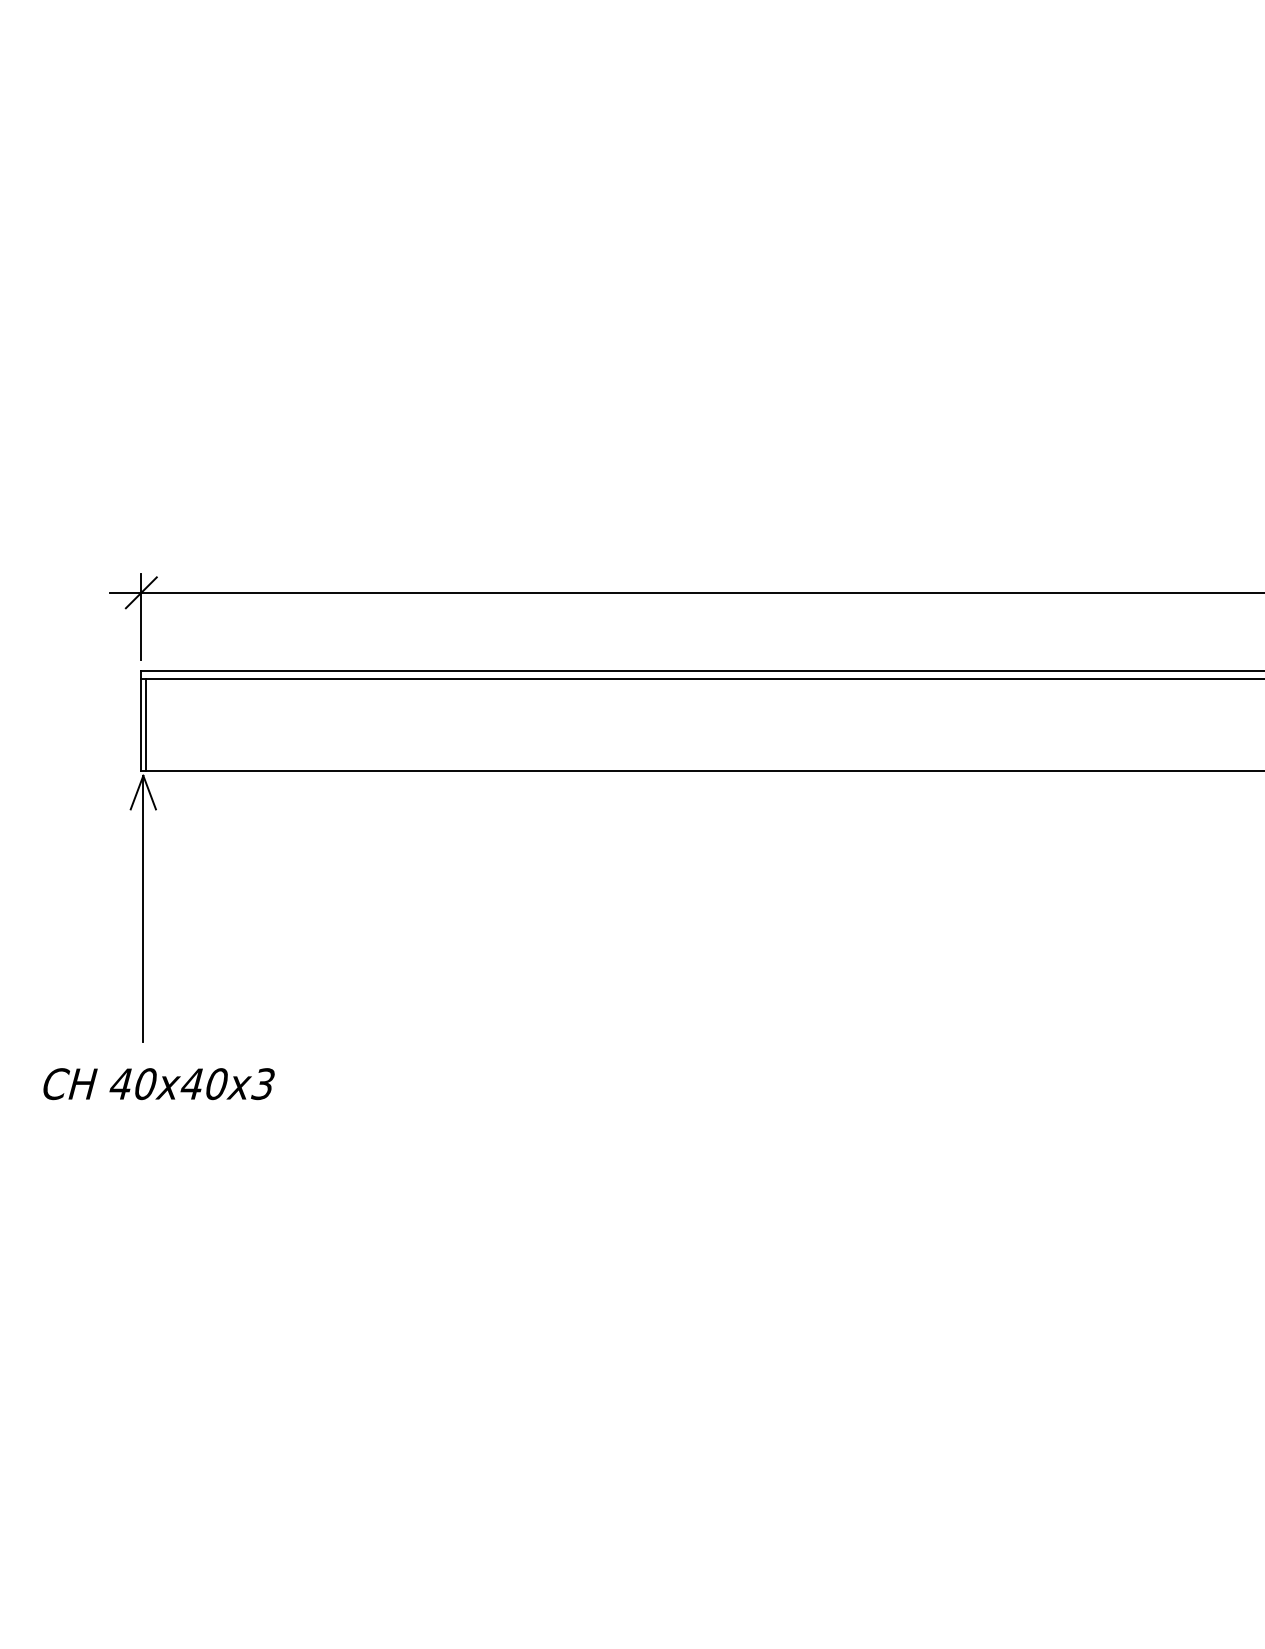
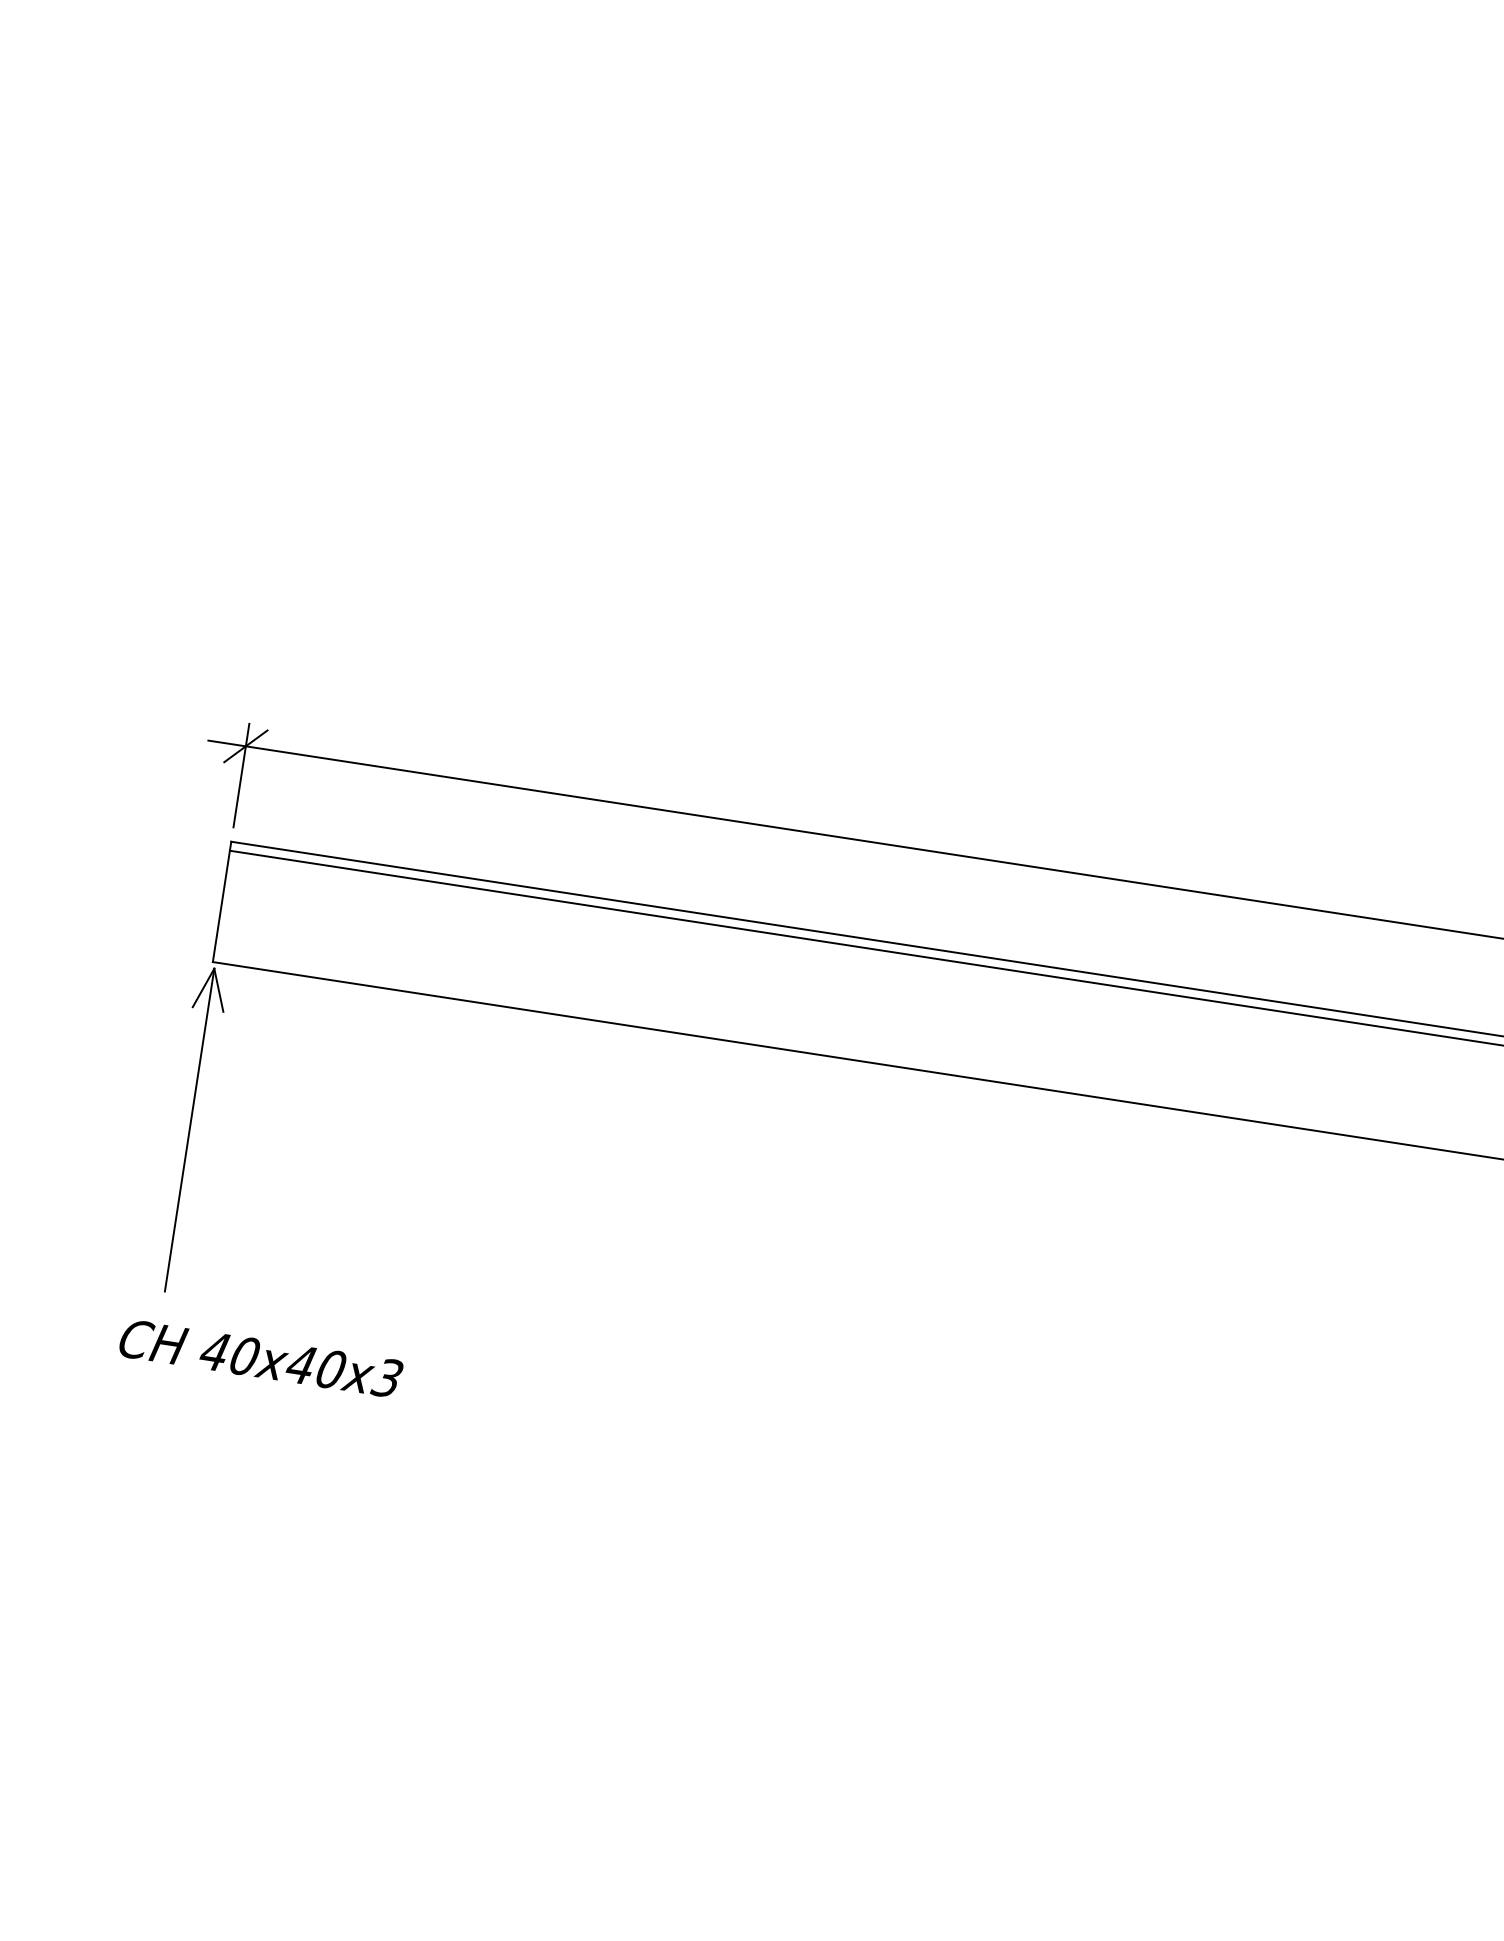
line: (146, 724) -> (227, 907), removed
text: (158, 1084) -> (260, 1359), moved

